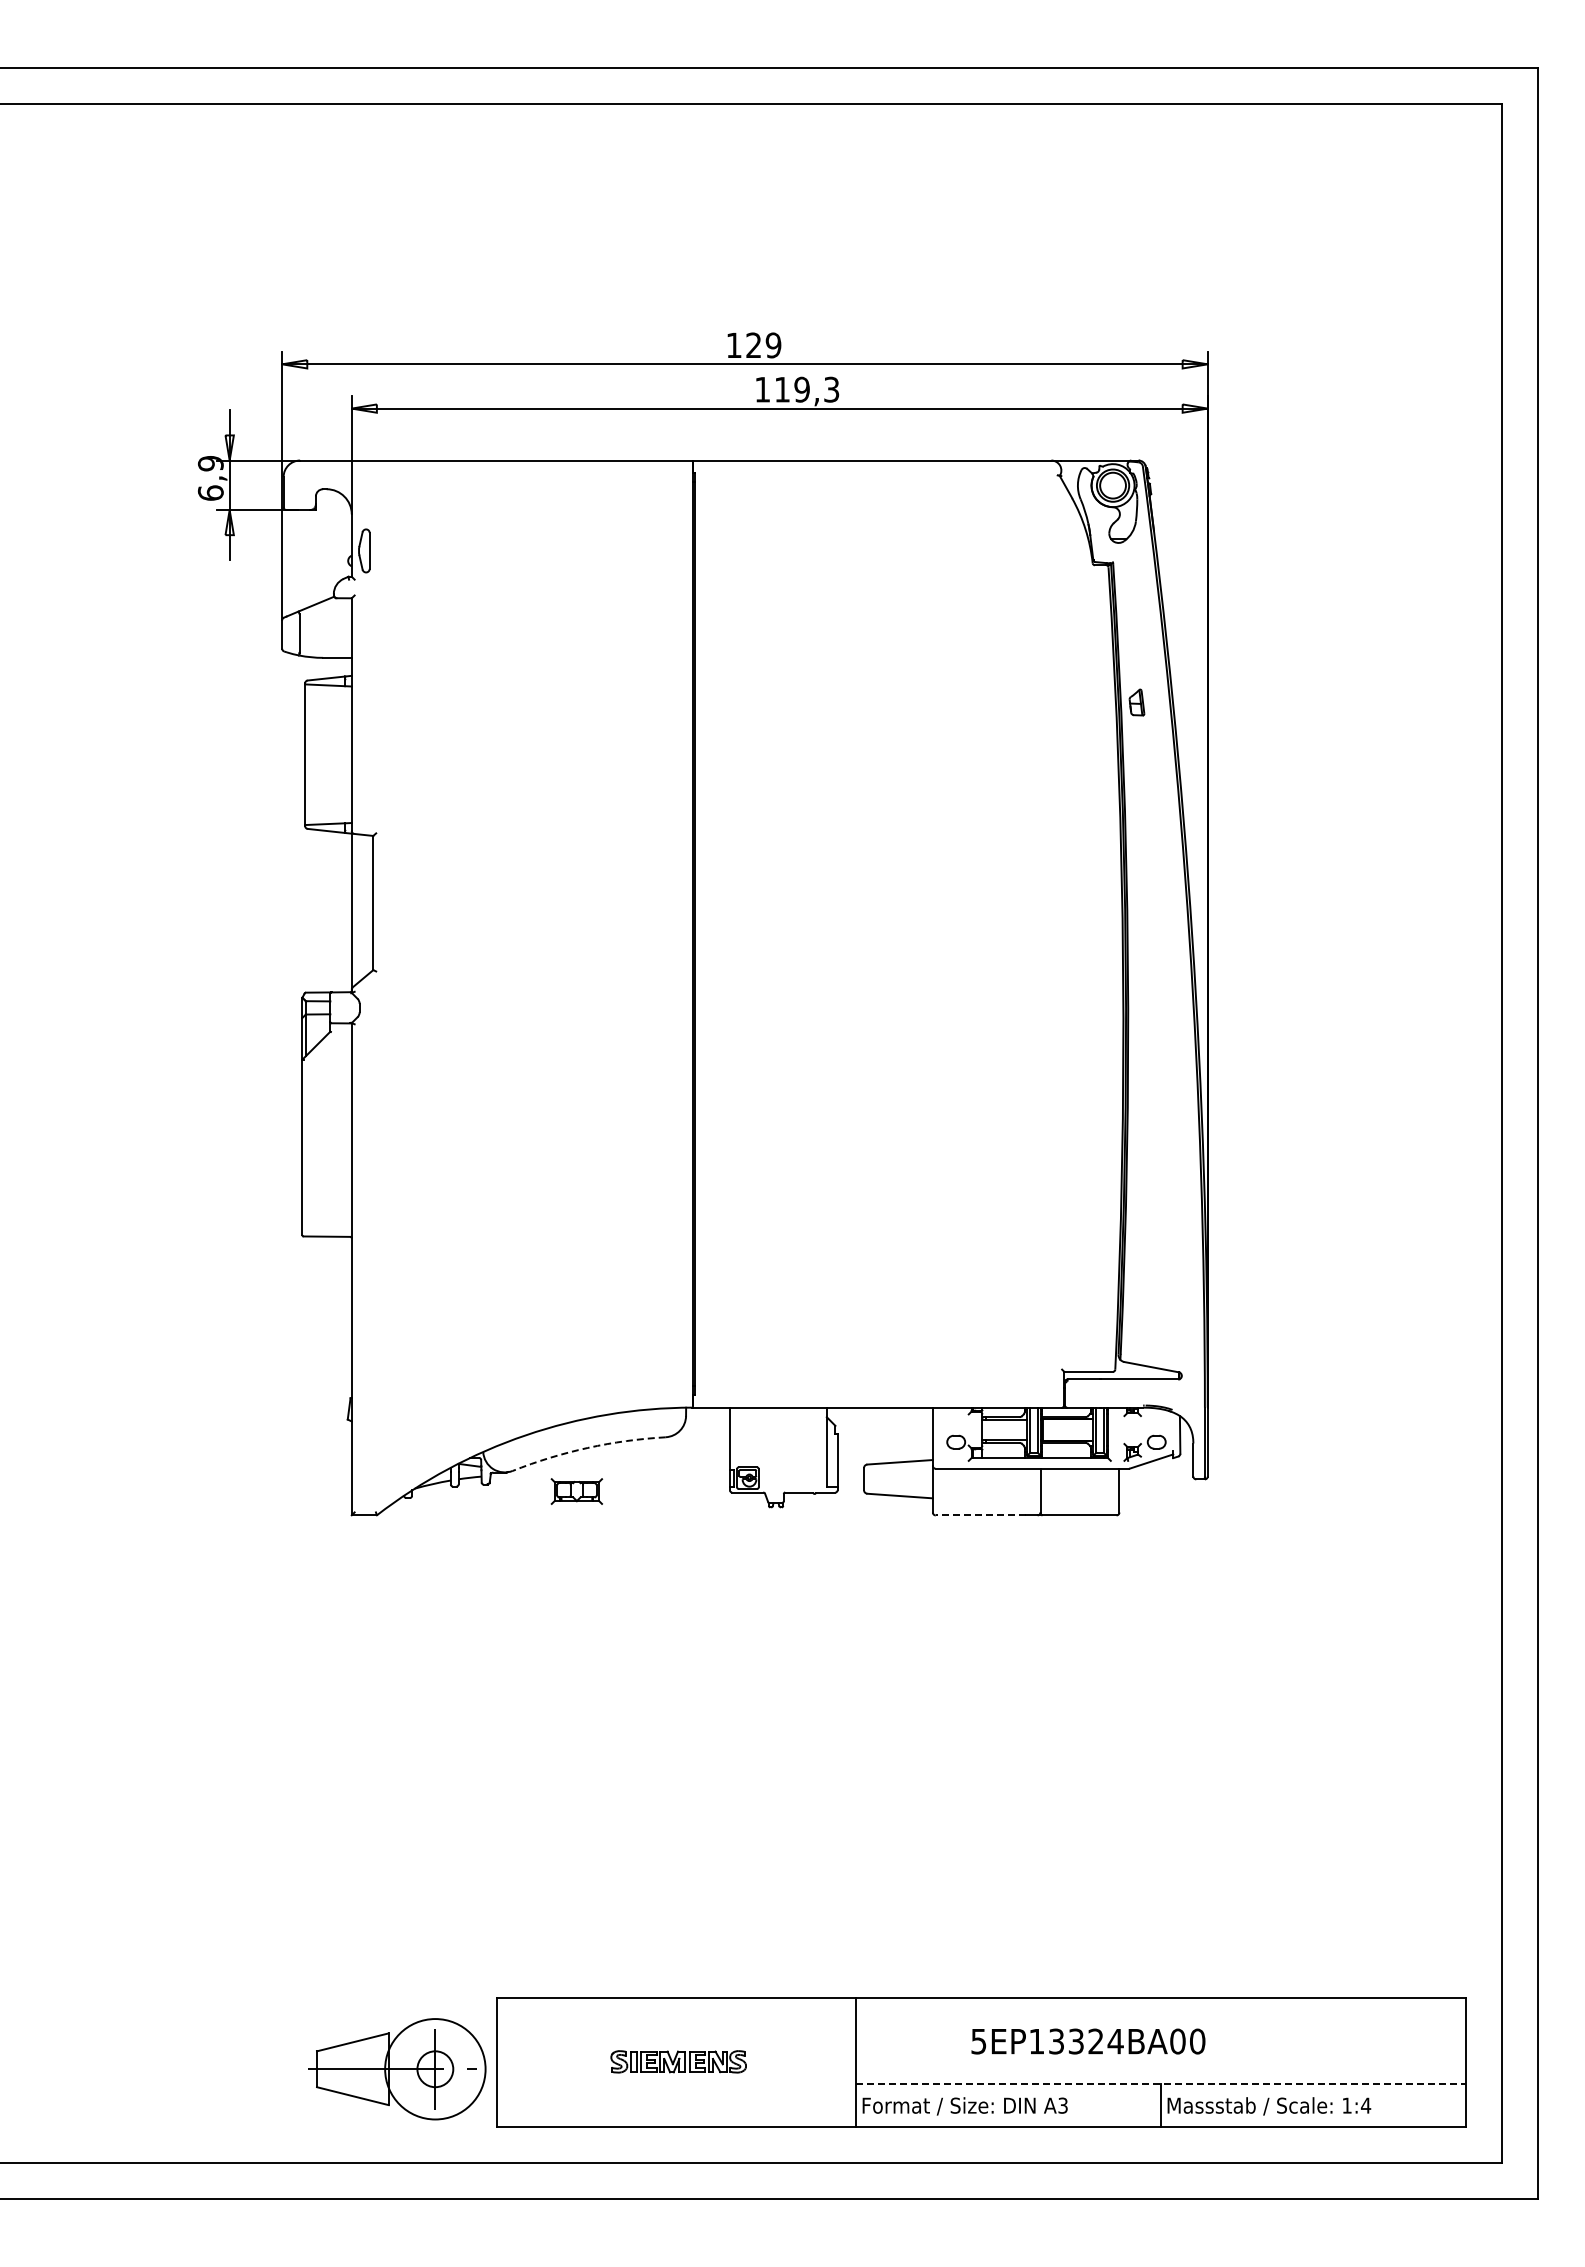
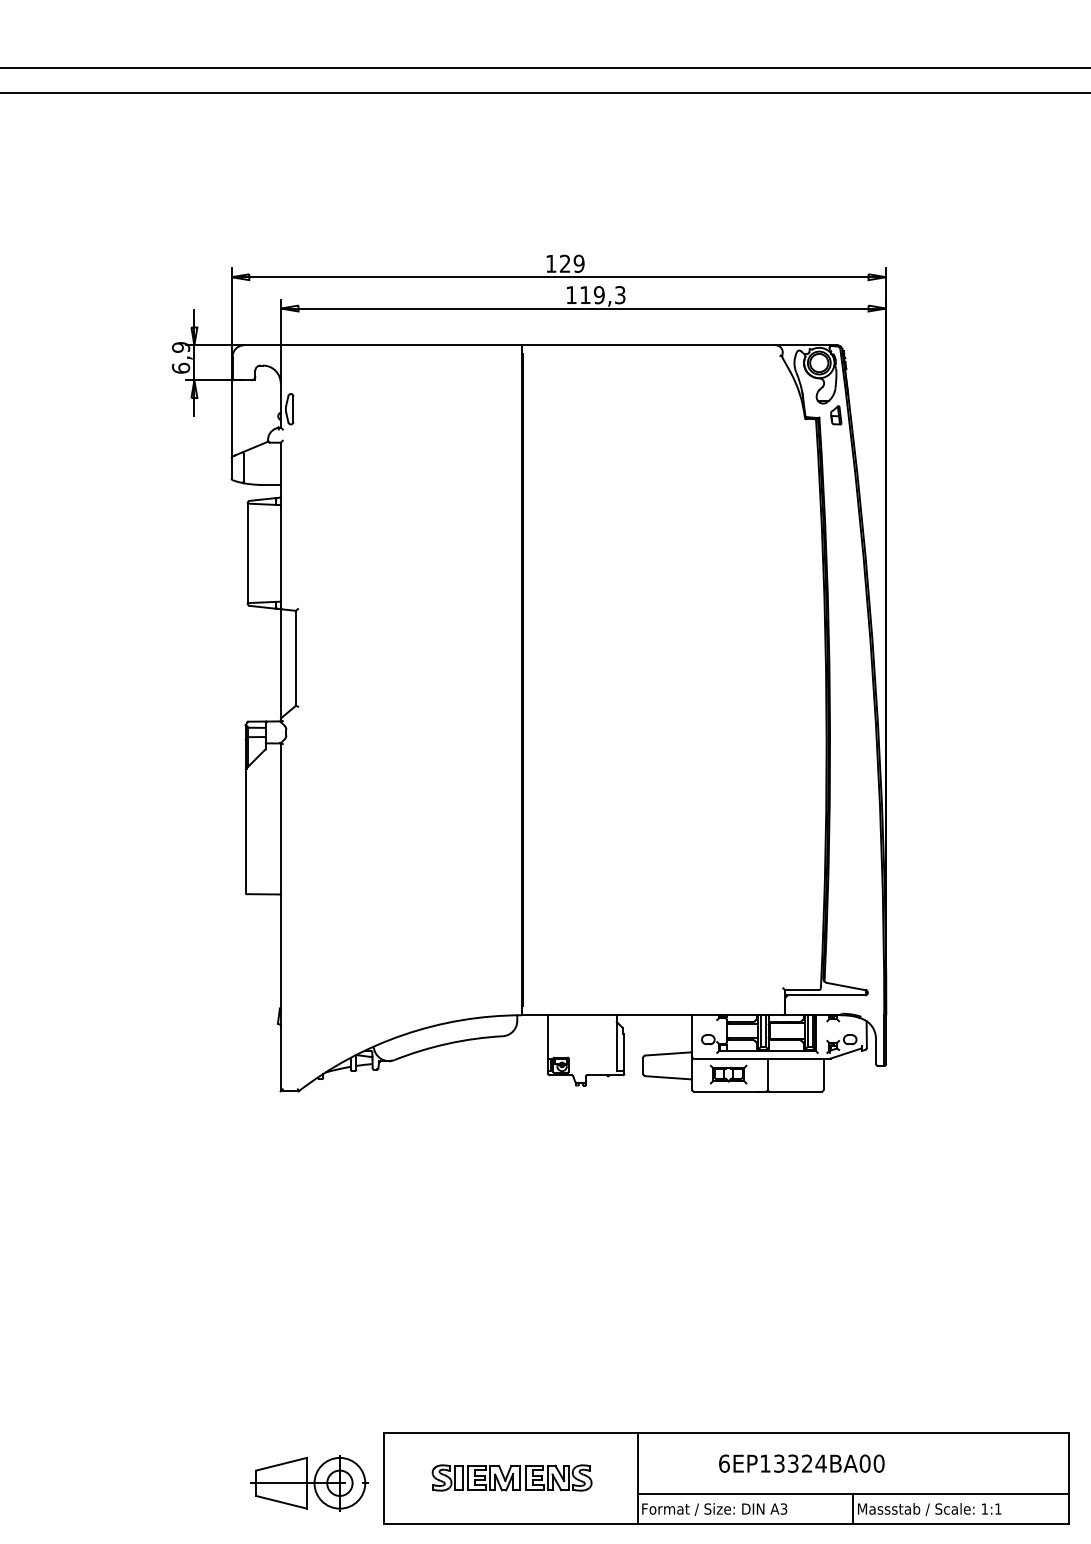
part: (1136, 702) -> (835, 415), moved
arc: (587, 1447) -> (447, 1043), dashed -> solid
part: (576, 1491) -> (728, 1074), moved
line: (980, 1515) -> (725, 1091), dashed -> solid
text: (978, 2041) -> (724, 1463), 5EP13324BA00 -> 6EP13324BA00
part: (678, 2061) -> (511, 1477), size x1.67
circle: (435, 2069) -> (340, 1483), size x0.71
line: (1160, 2084) -> (852, 1494), dashed -> solid
text: (1365, 2105) -> (997, 1508), 1:4 -> 1:1

